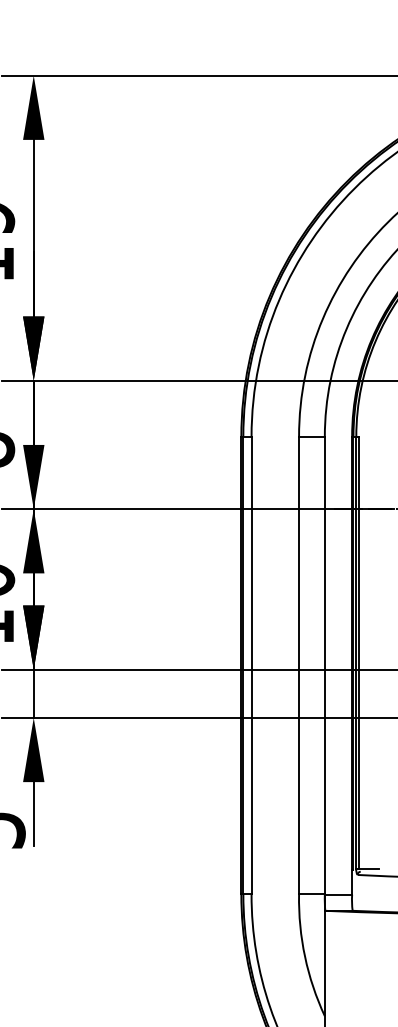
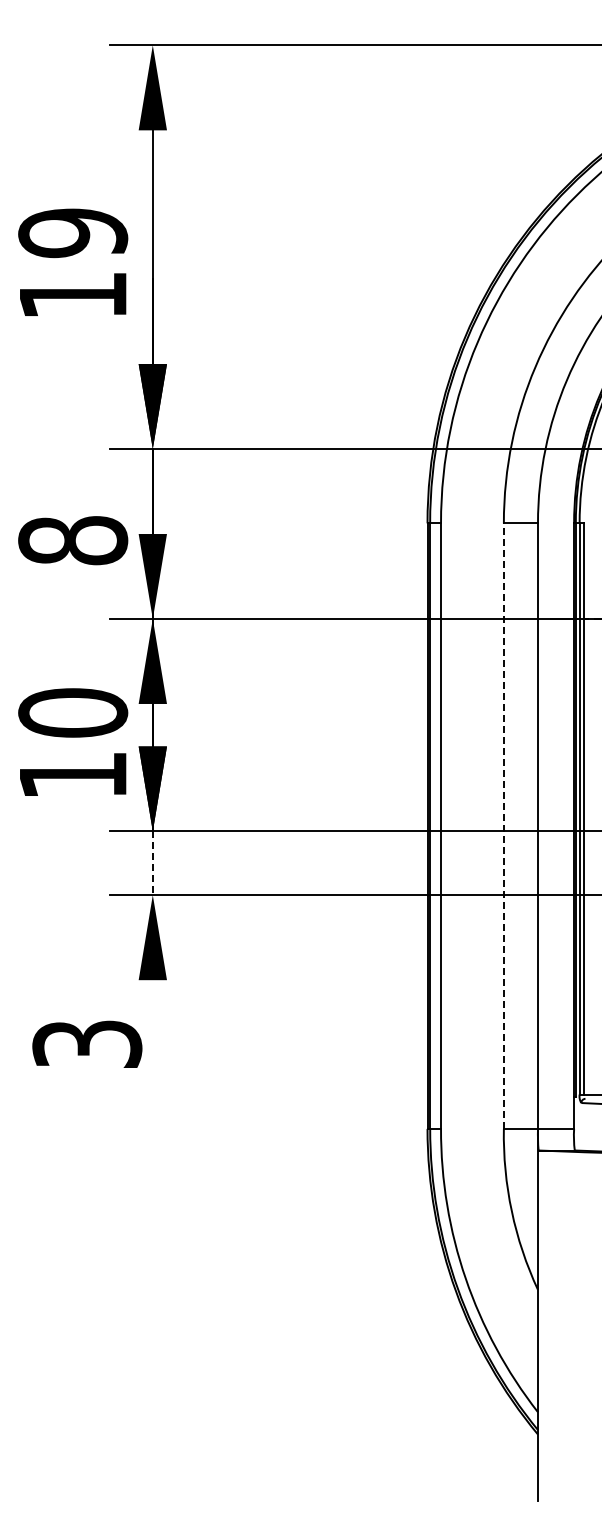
line: (298, 665) -> (503, 826), solid -> dashed
line: (33, 693) -> (152, 863), solid -> dashed
line: (33, 814) -> (152, 1022), removed

